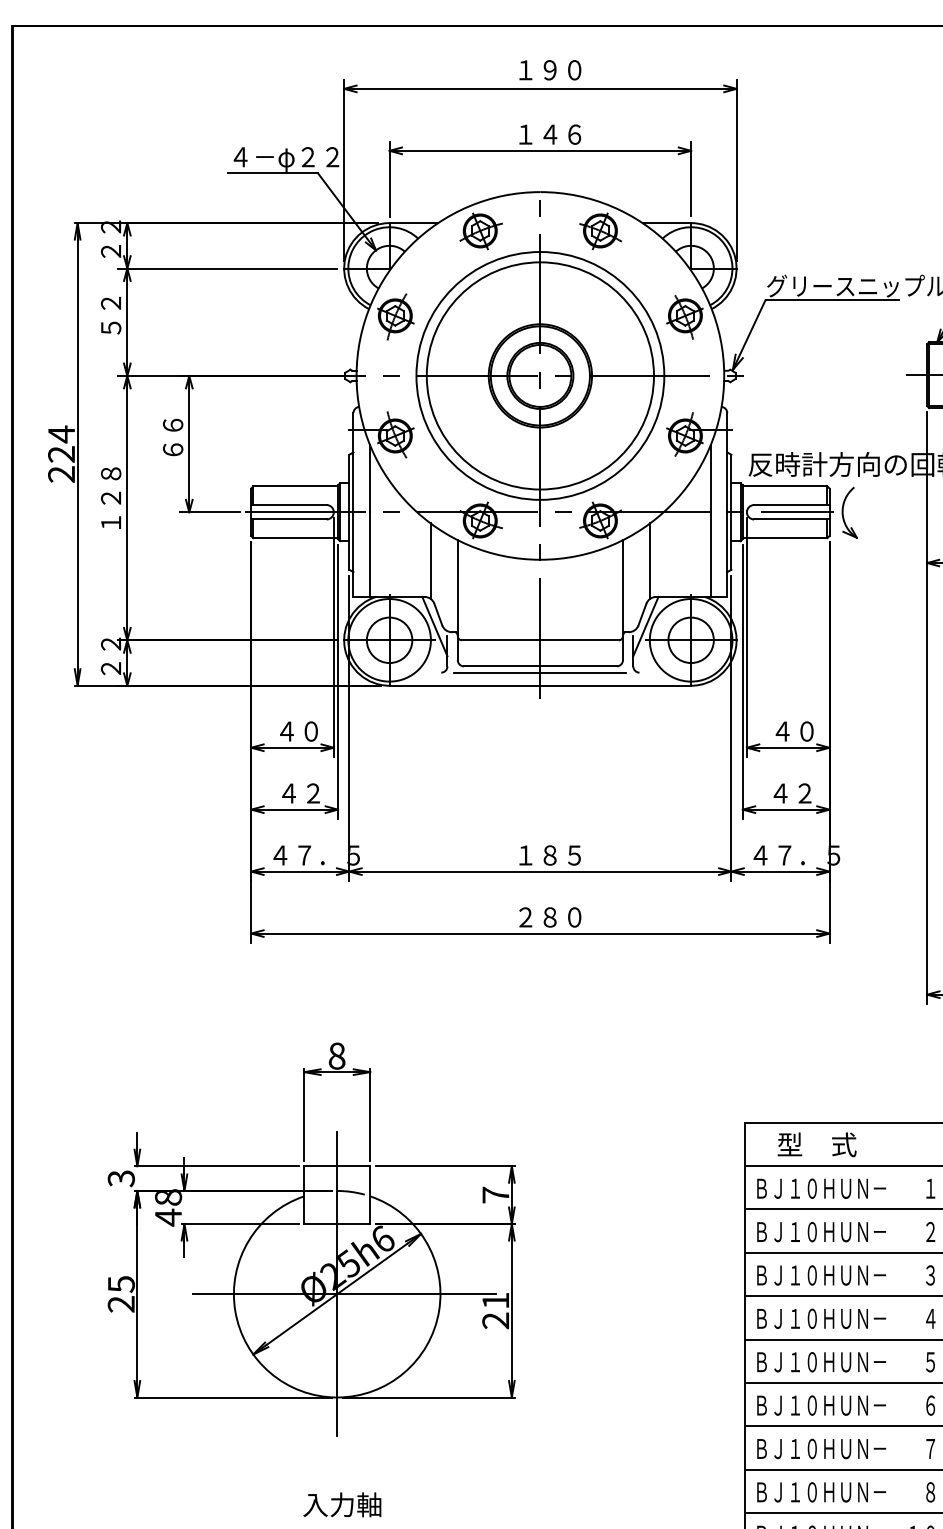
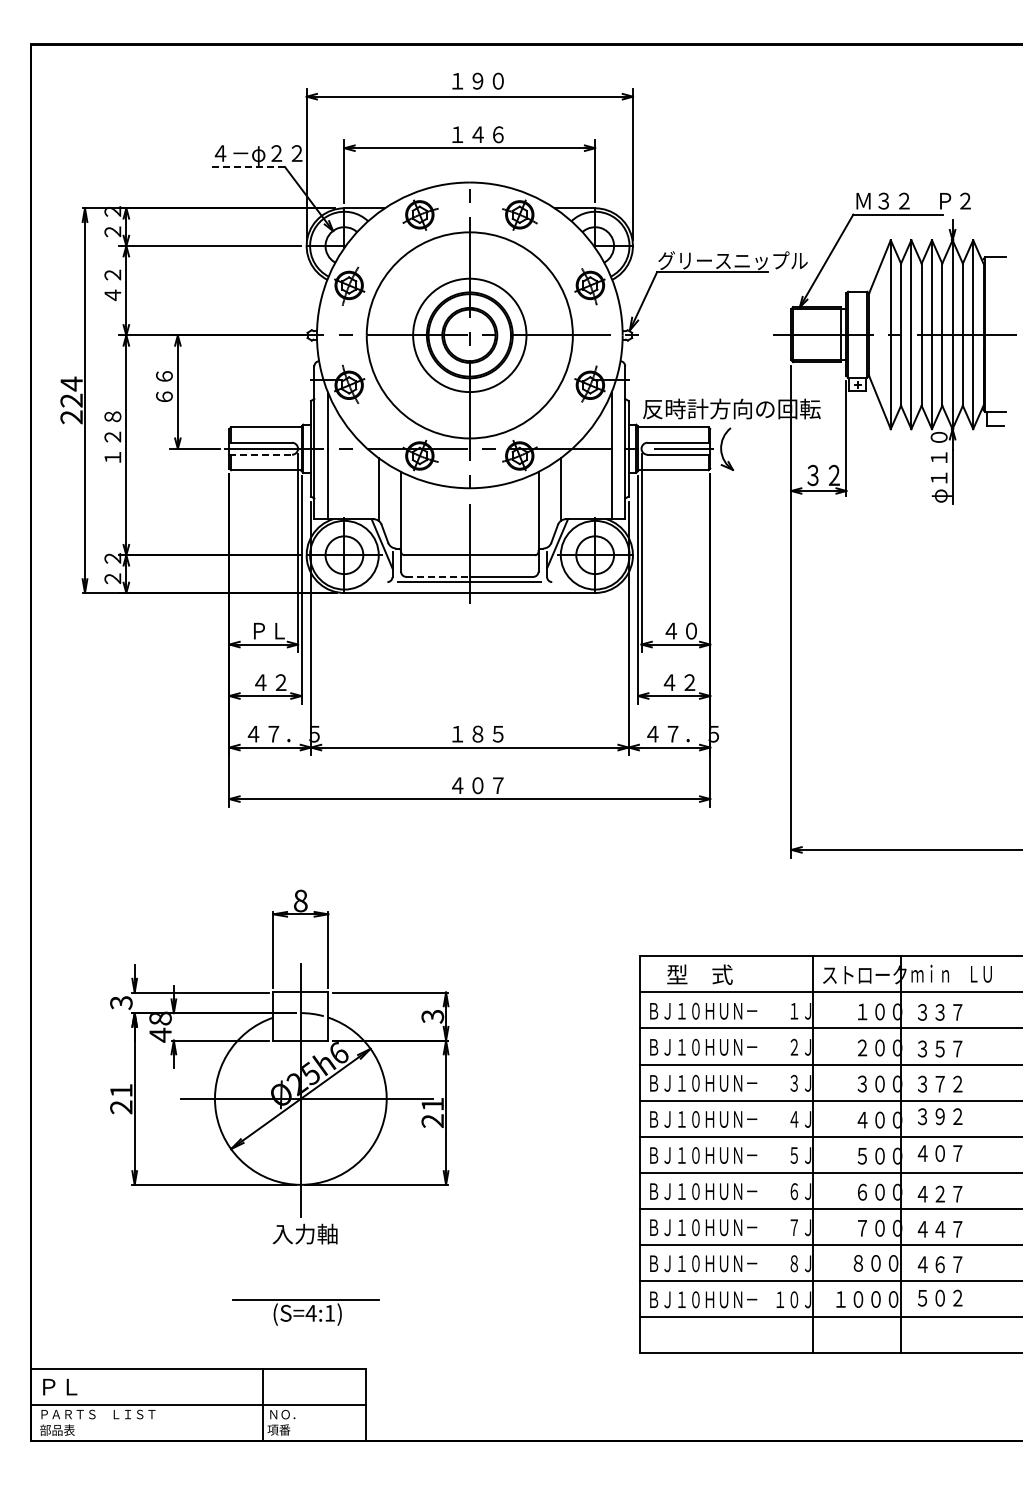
line: (273, 172) -> (247, 166), solid -> dashed
text: (110, 327) -> (112, 295), ５２ -> ４２
circle: (540, 374) -> (469, 334), size x0.6
line: (289, 519) -> (261, 454), solid -> dashed
line: (502, 665) -> (438, 576), solid -> dashed
text: (298, 730) -> (268, 630), ４０ -> ＰＬ
text: (549, 917) -> (477, 785), ２８０ -> ４０７
text: (495, 1195) -> (432, 1016), 7 -> 3
text: (121, 1284) -> (121, 1090), 25 -> 21
text: (341, 1504) -> (304, 1233), moved

